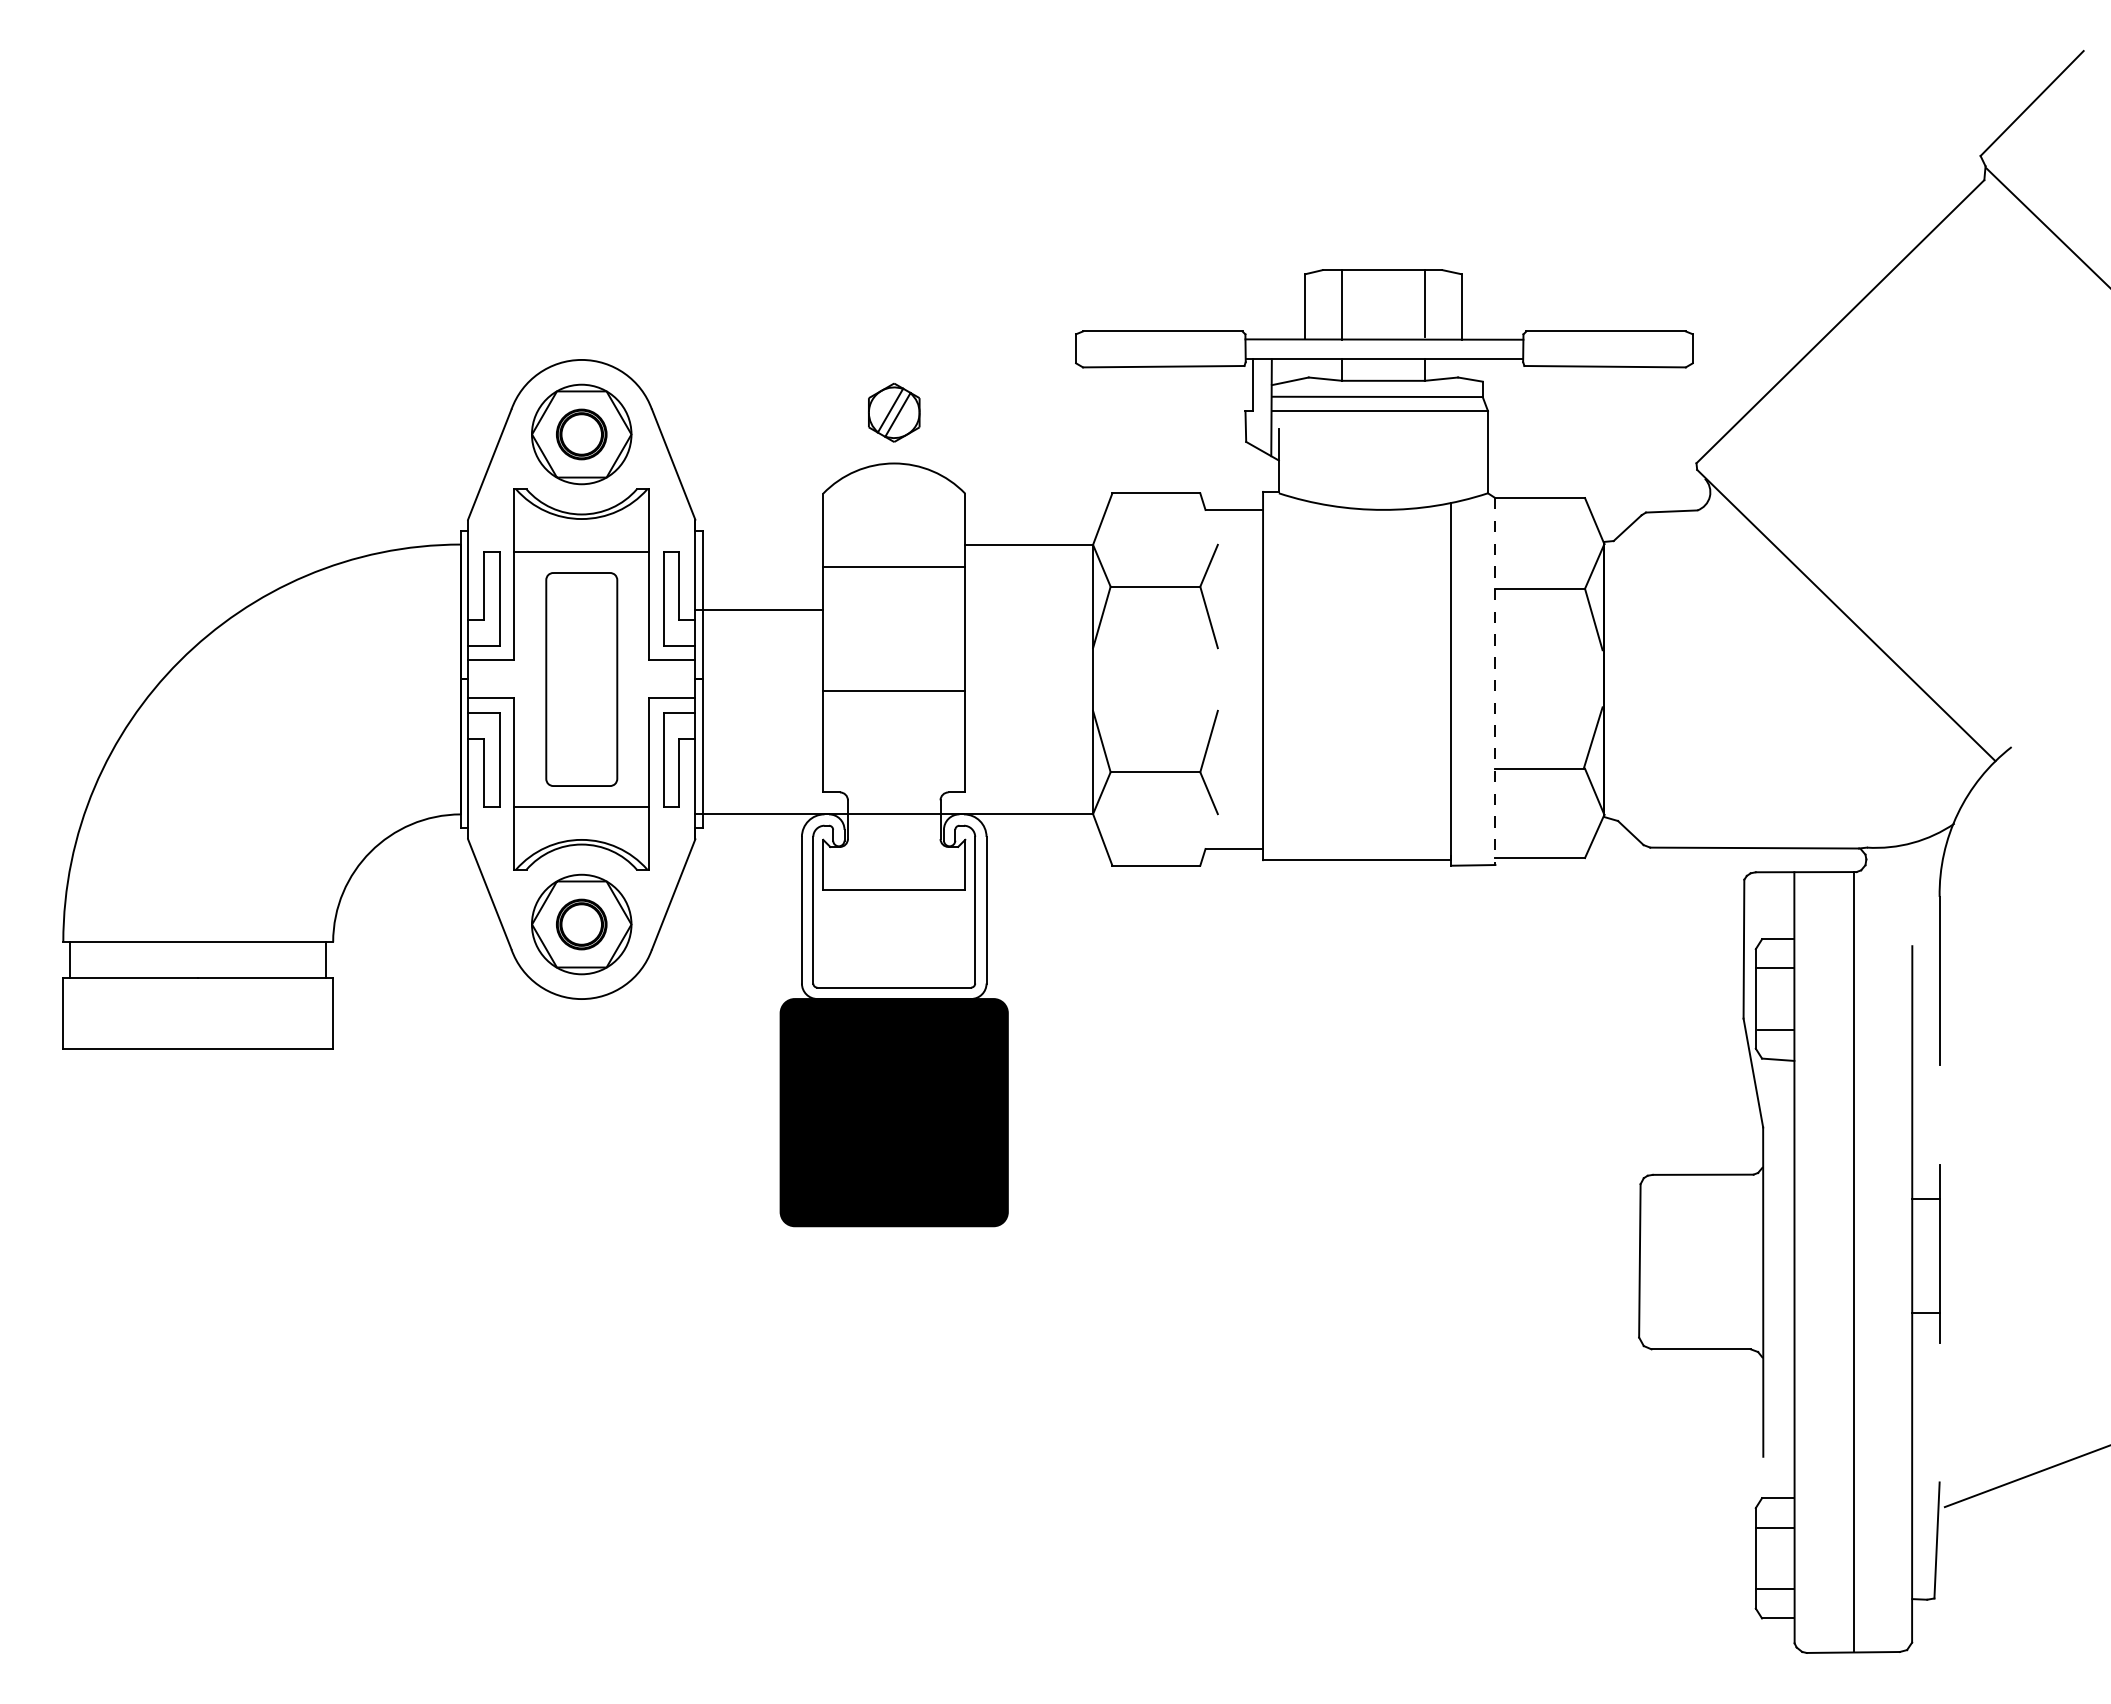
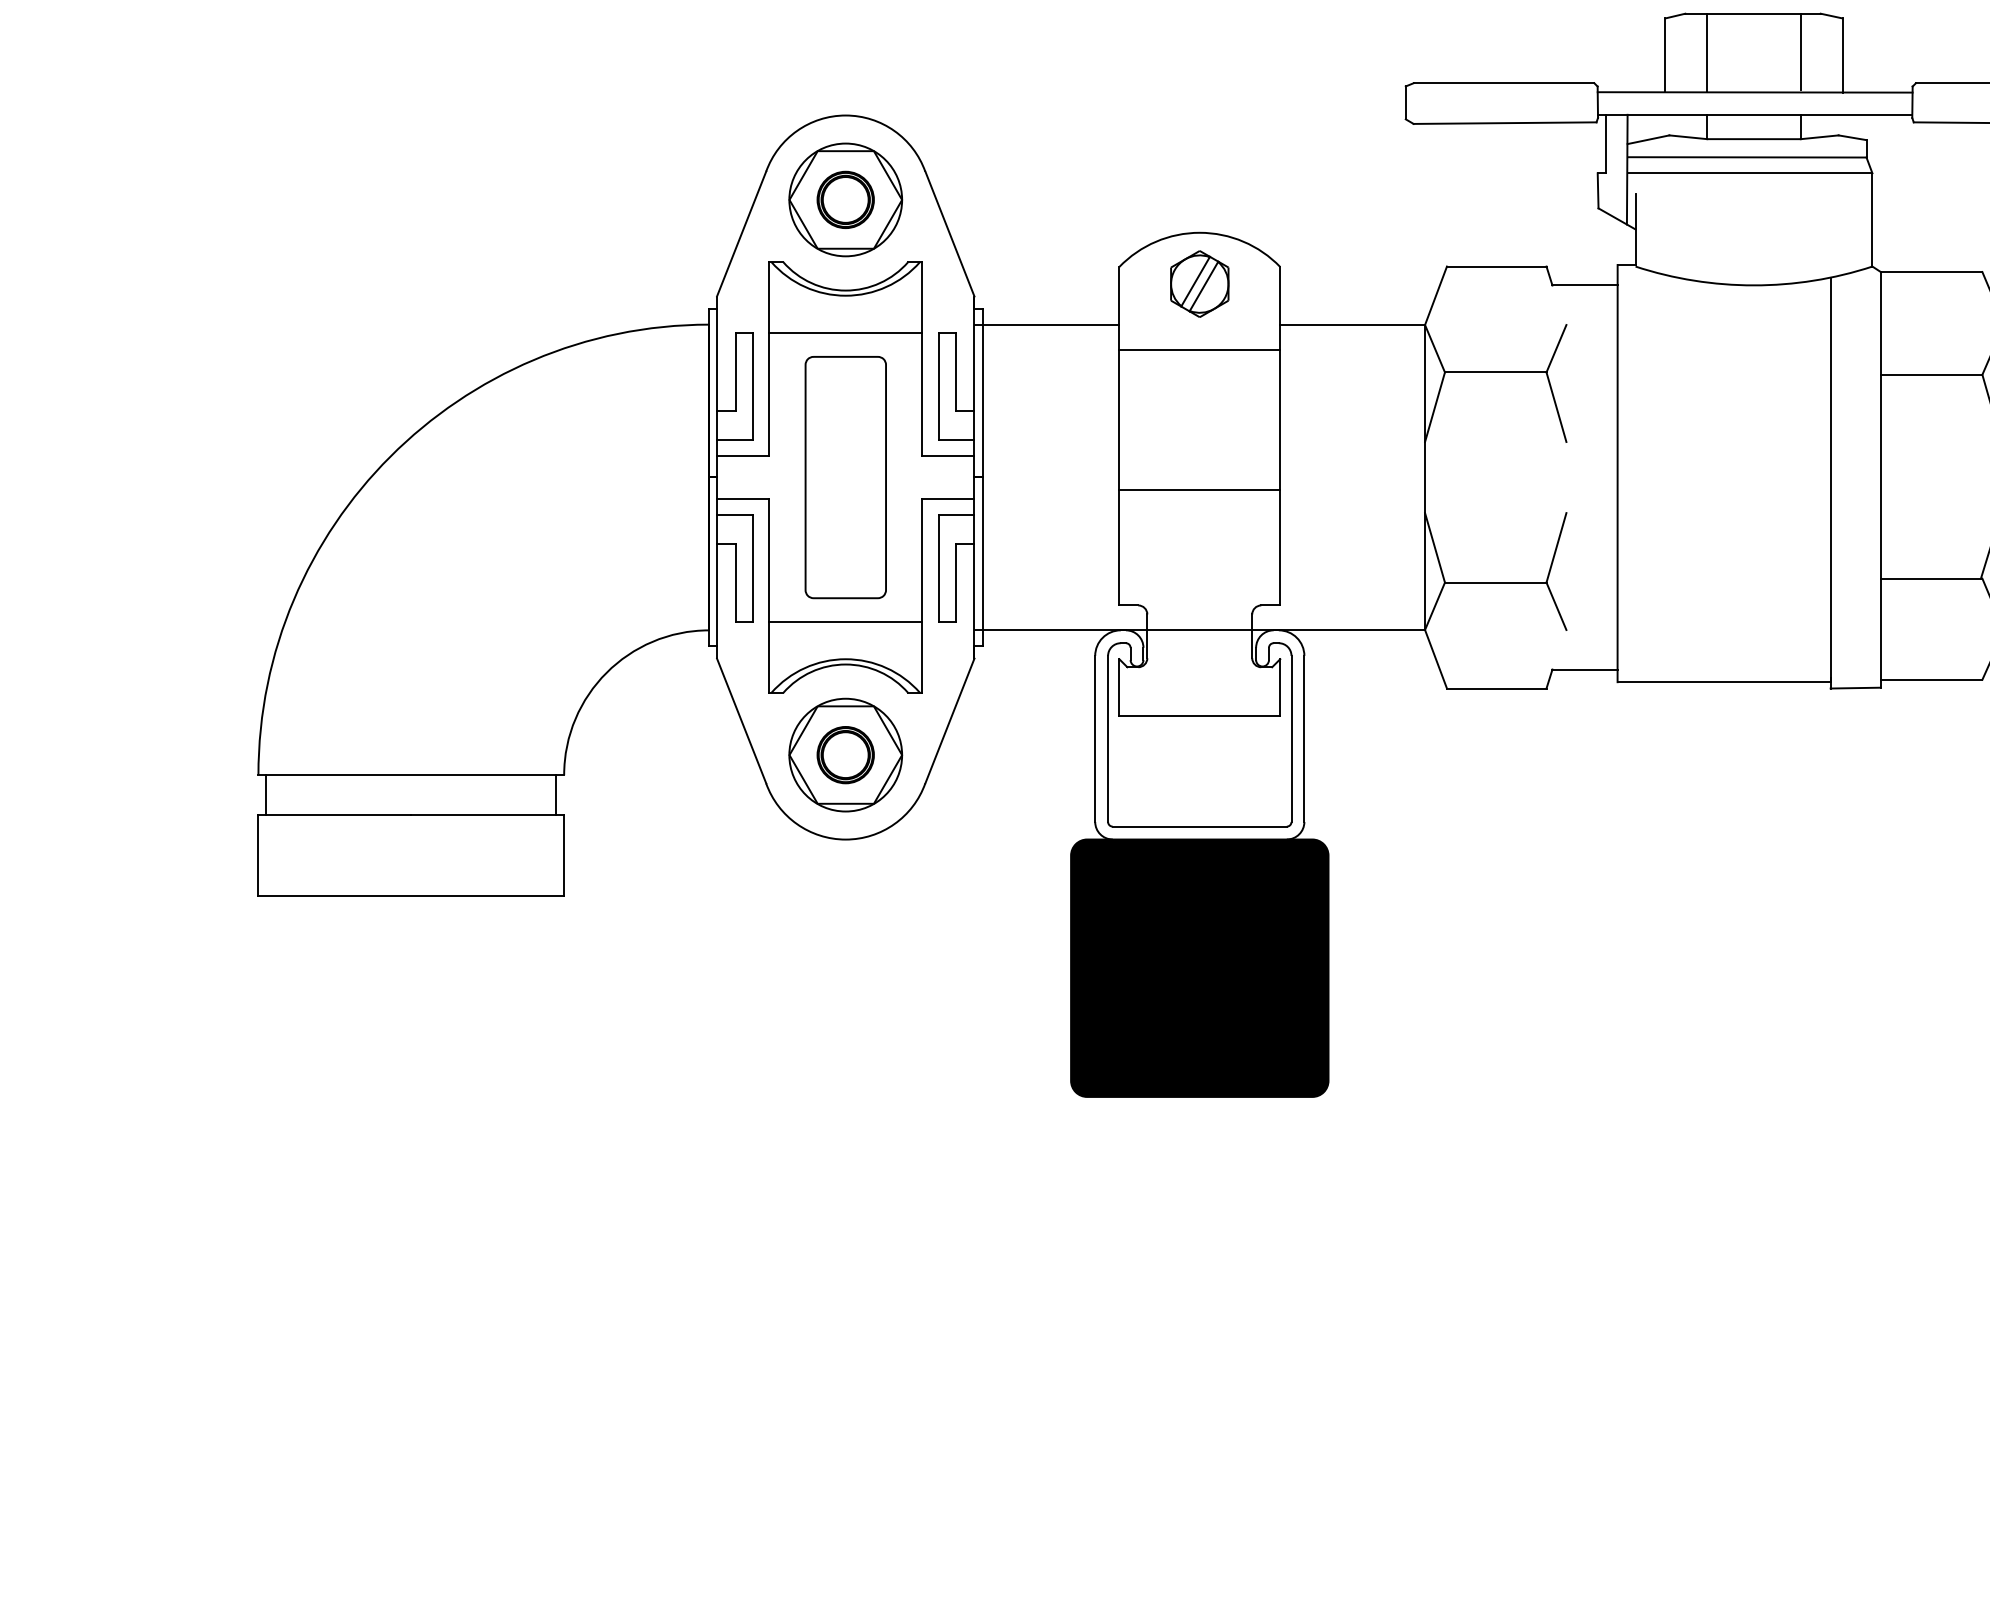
part: (894, 412) -> (1200, 283), moved
line: (759, 609) -> (1047, 324), moved
line: (1495, 682) -> (1880, 480), dashed -> solid

